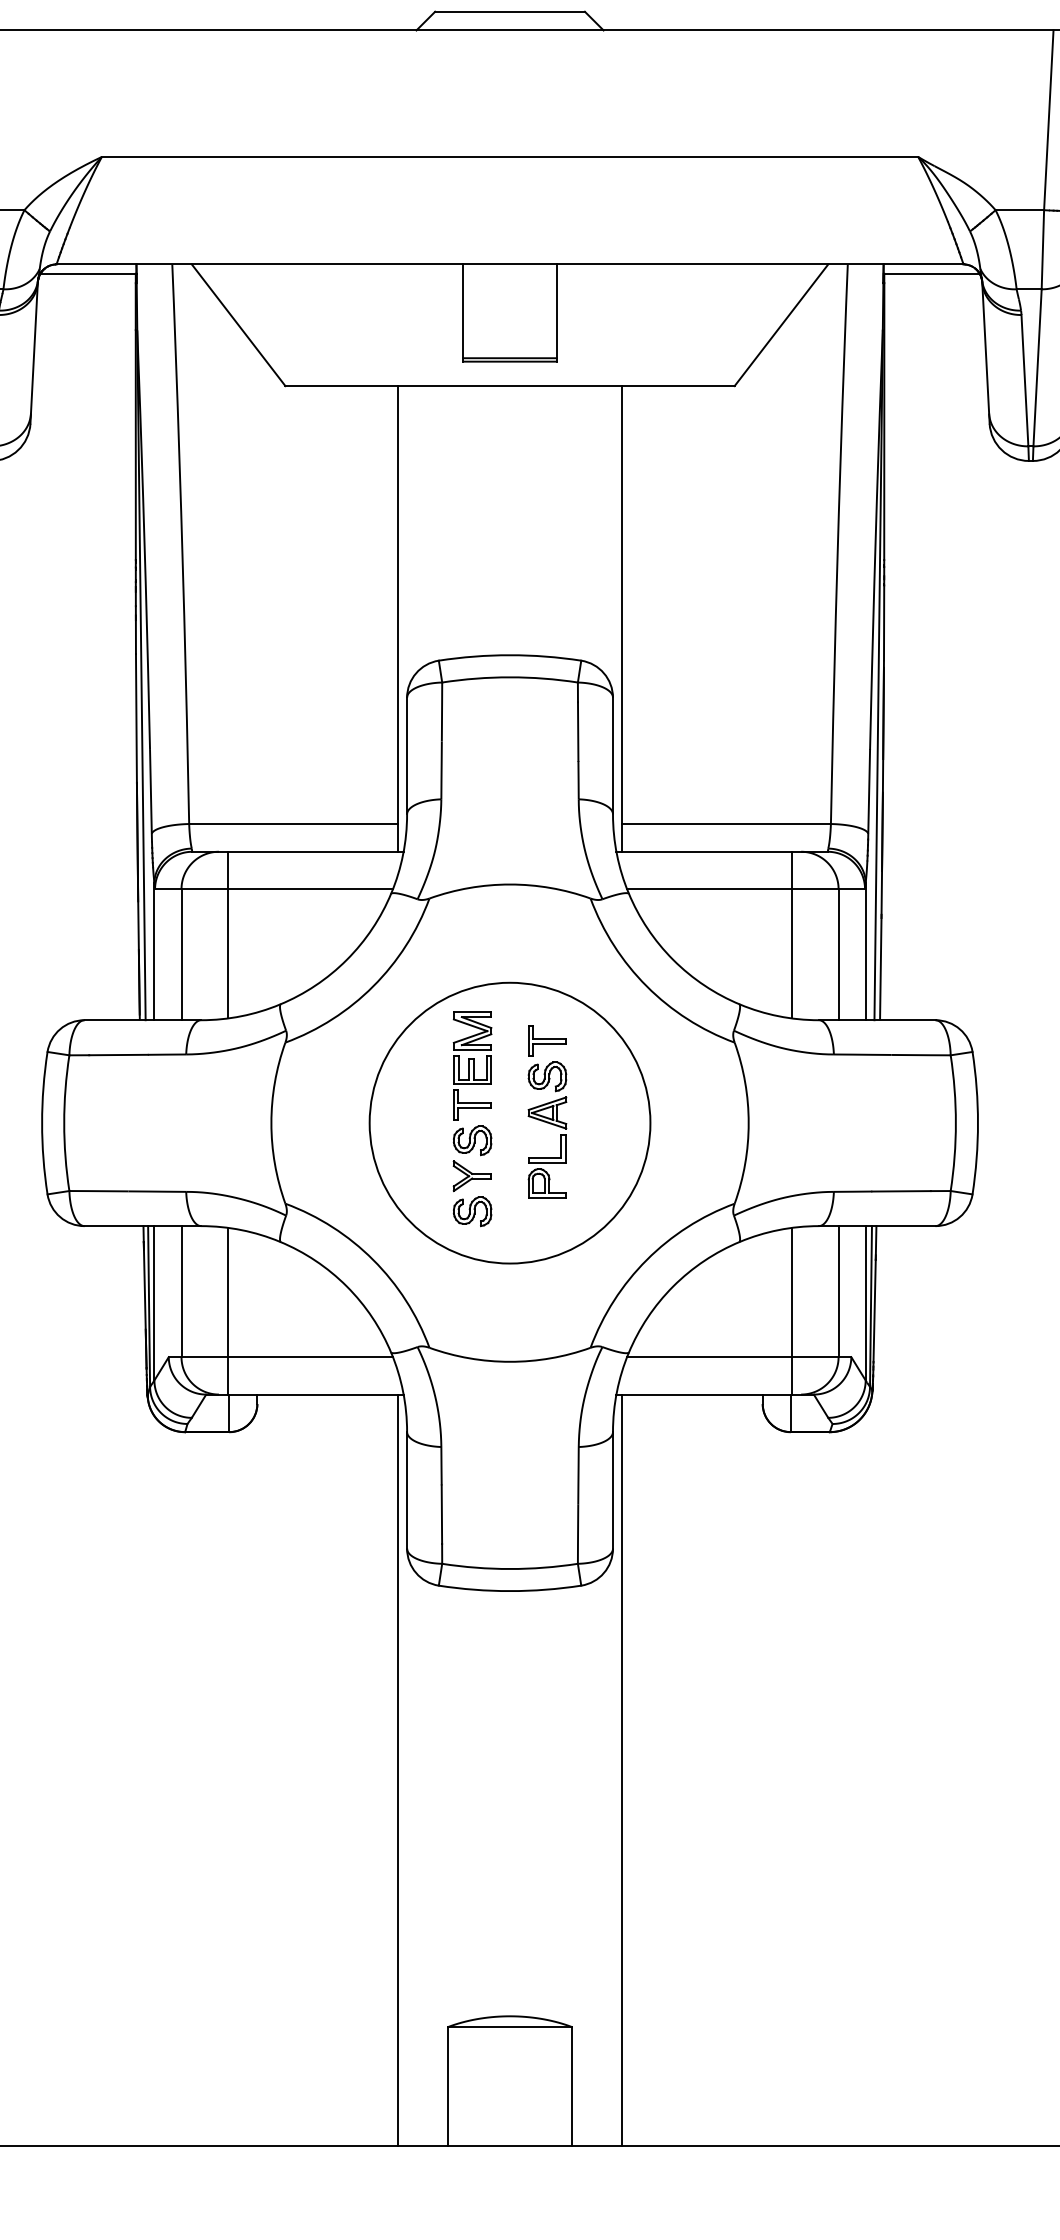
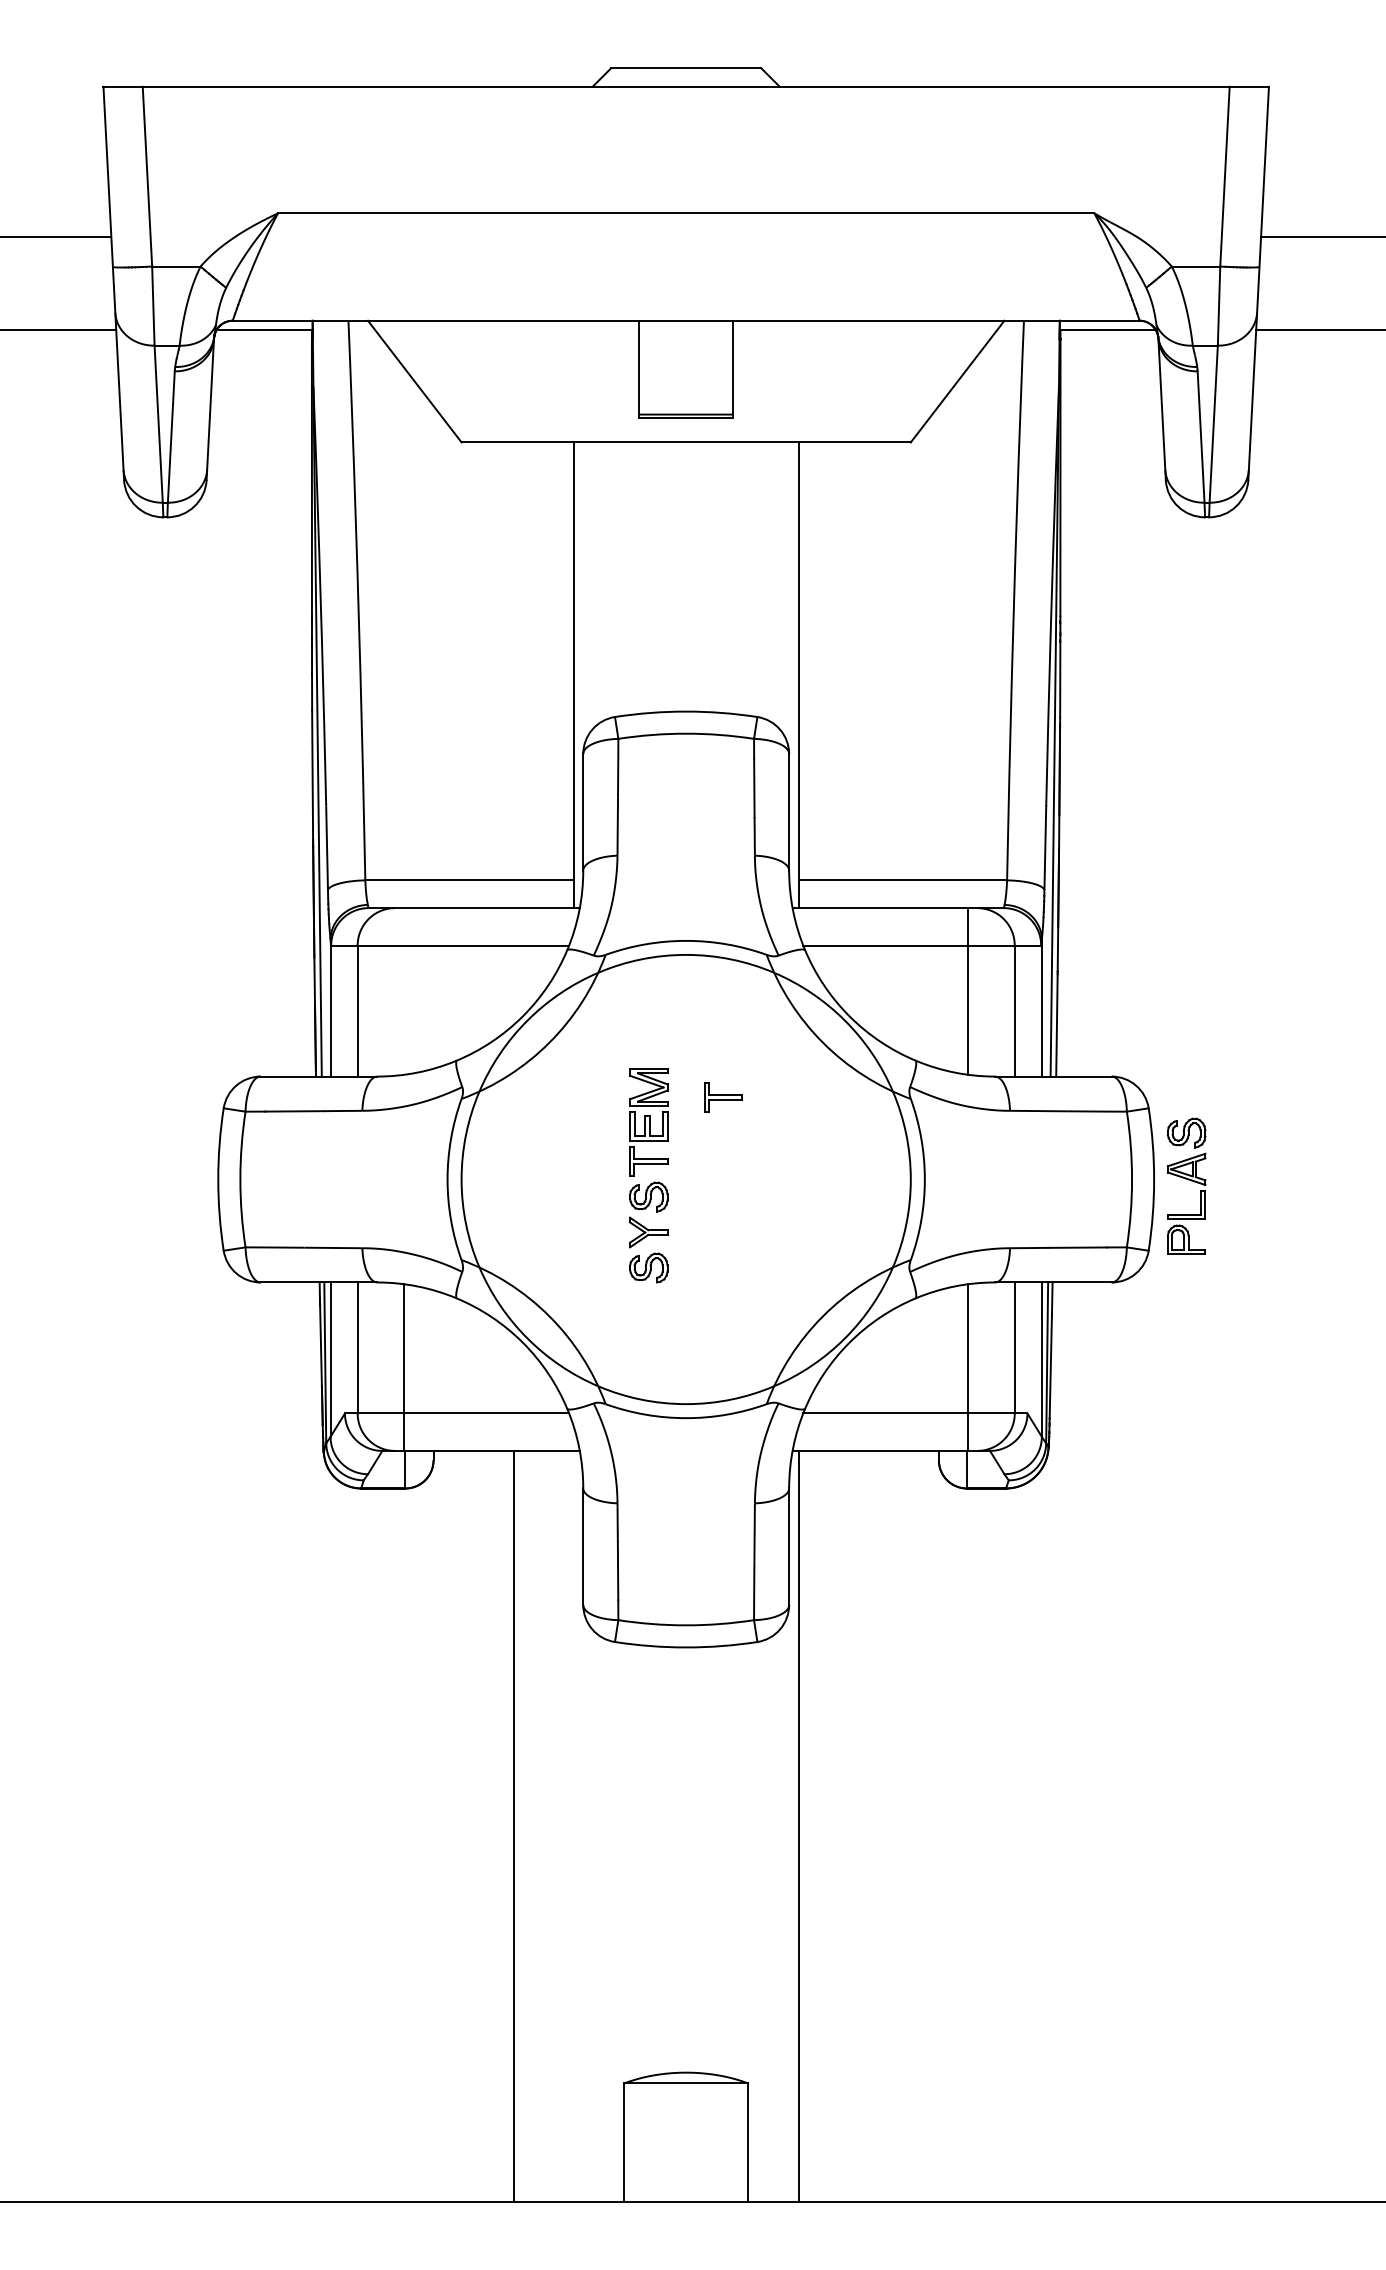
line: (228, 935) -> (404, 991), removed
circle: (509, 1123) -> (685, 1179), size x1.6
part: (547, 1129) -> (1186, 1185), moved
line: (397, 1769) -> (513, 1825), moved

